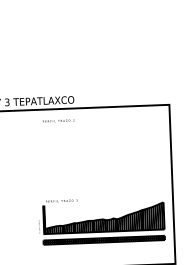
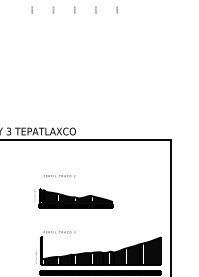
text: (58, 121) -> (59, 176), moved
part: (74, 166) -> (73, 198), added

